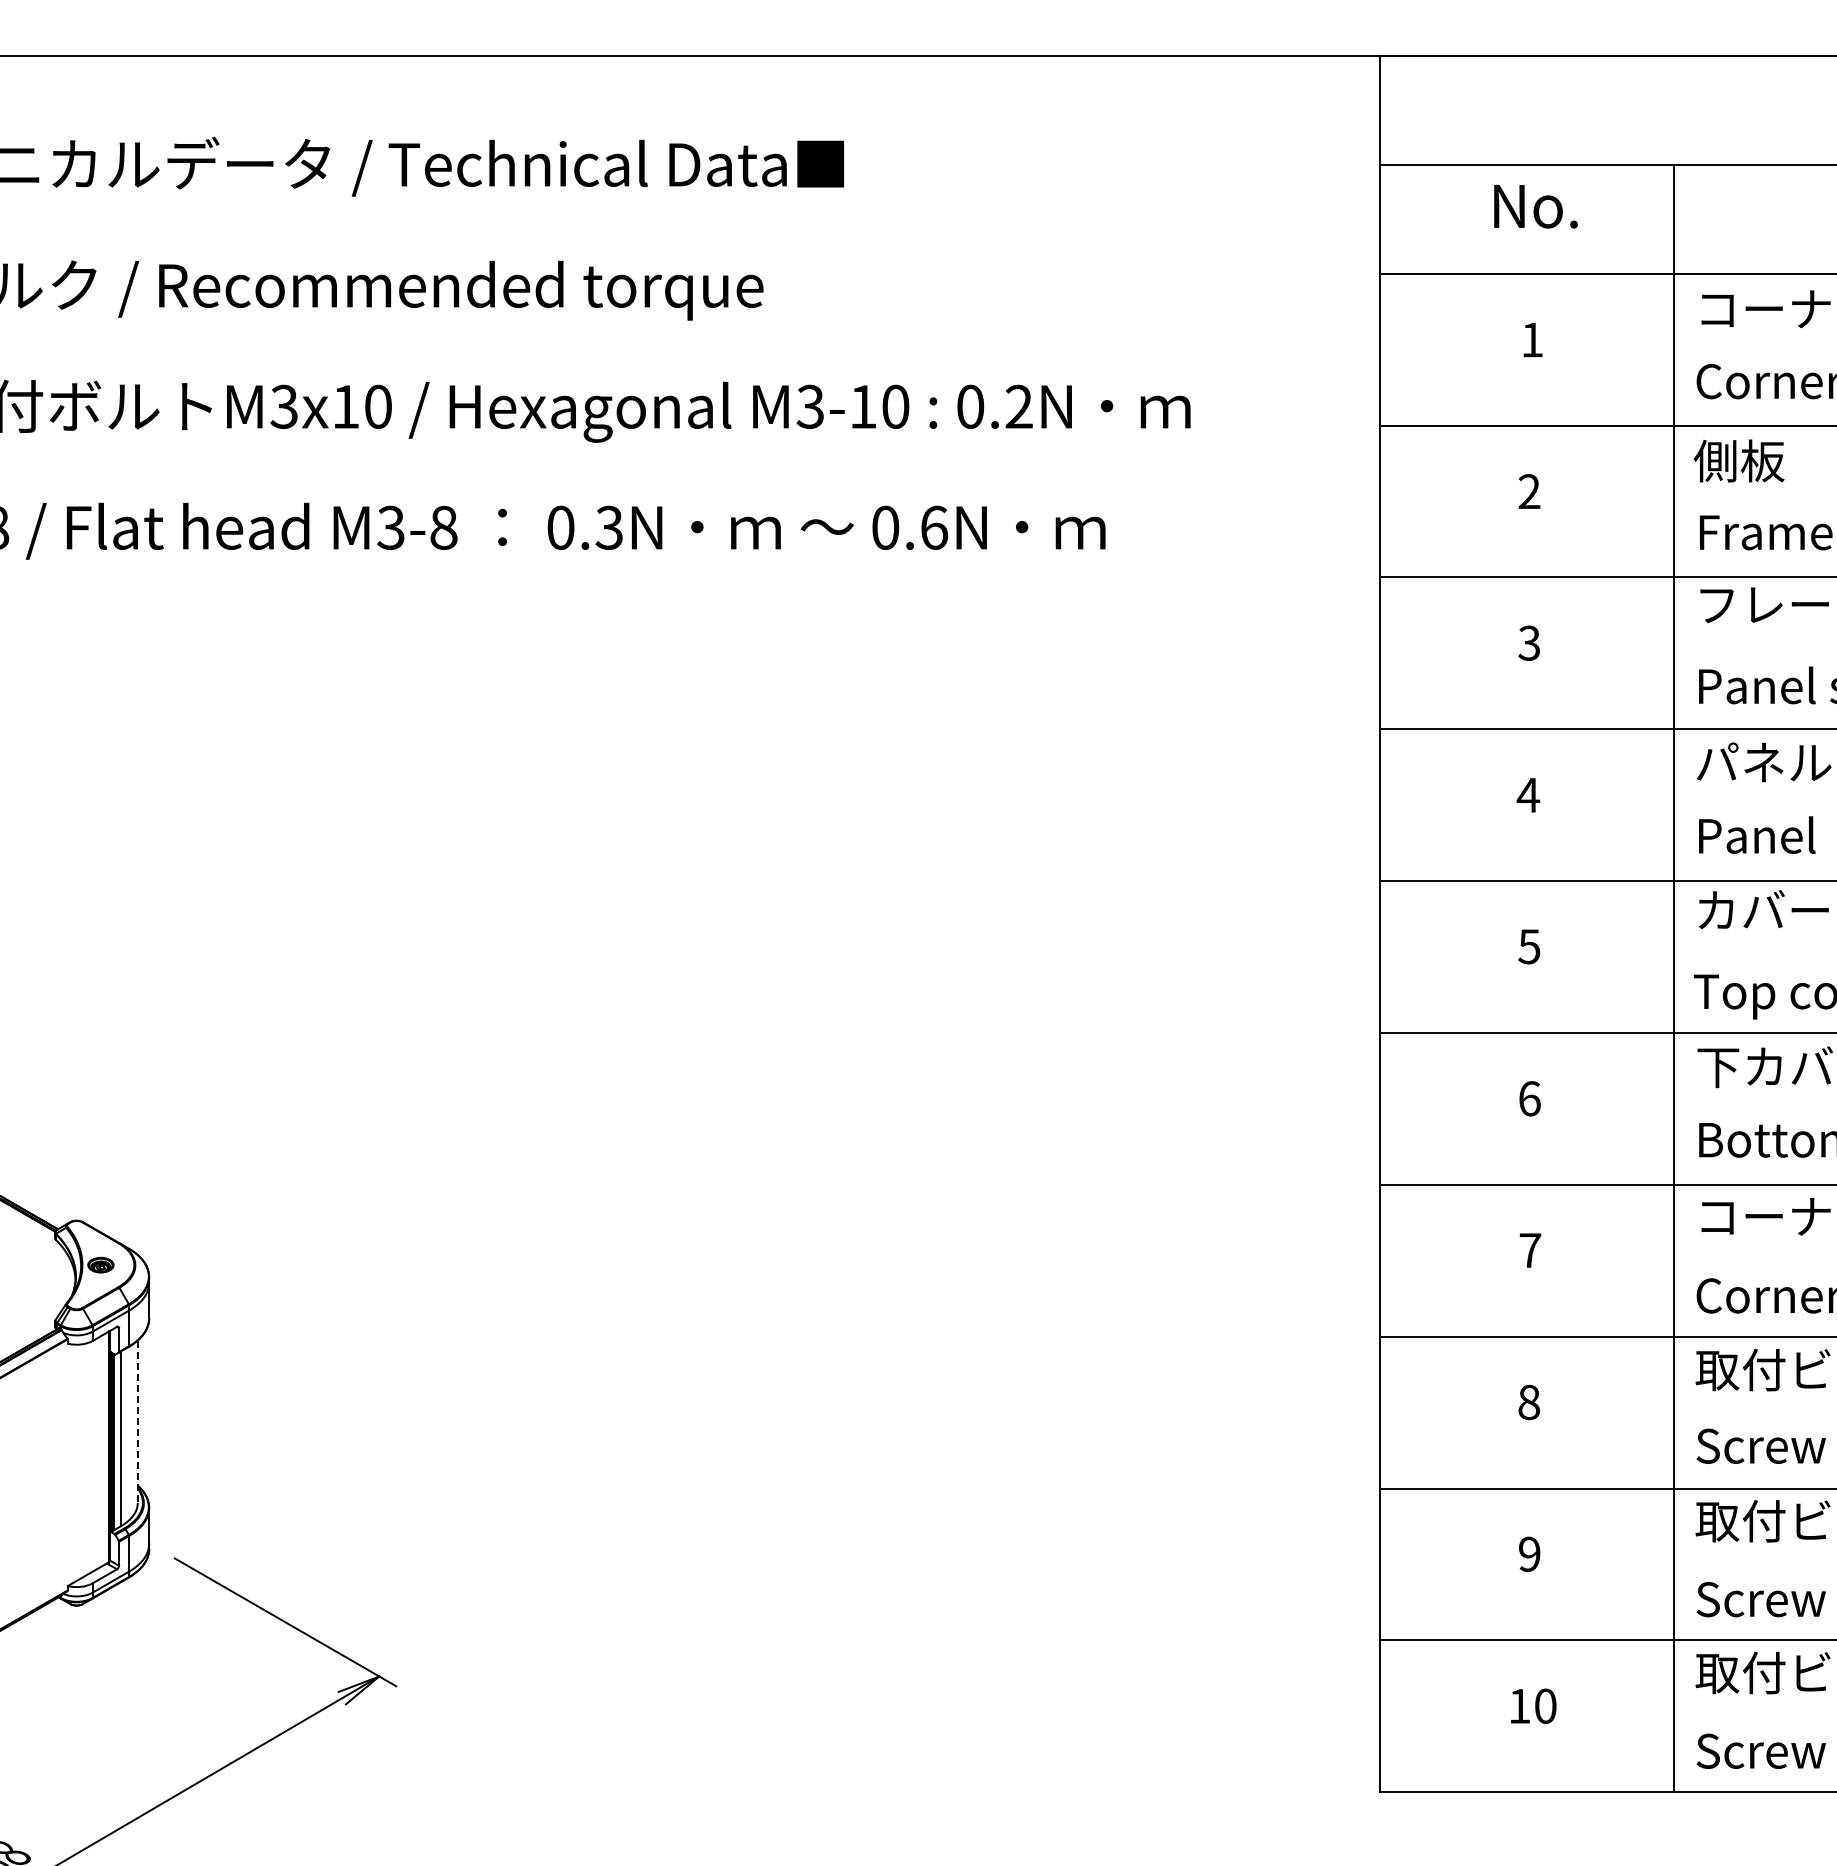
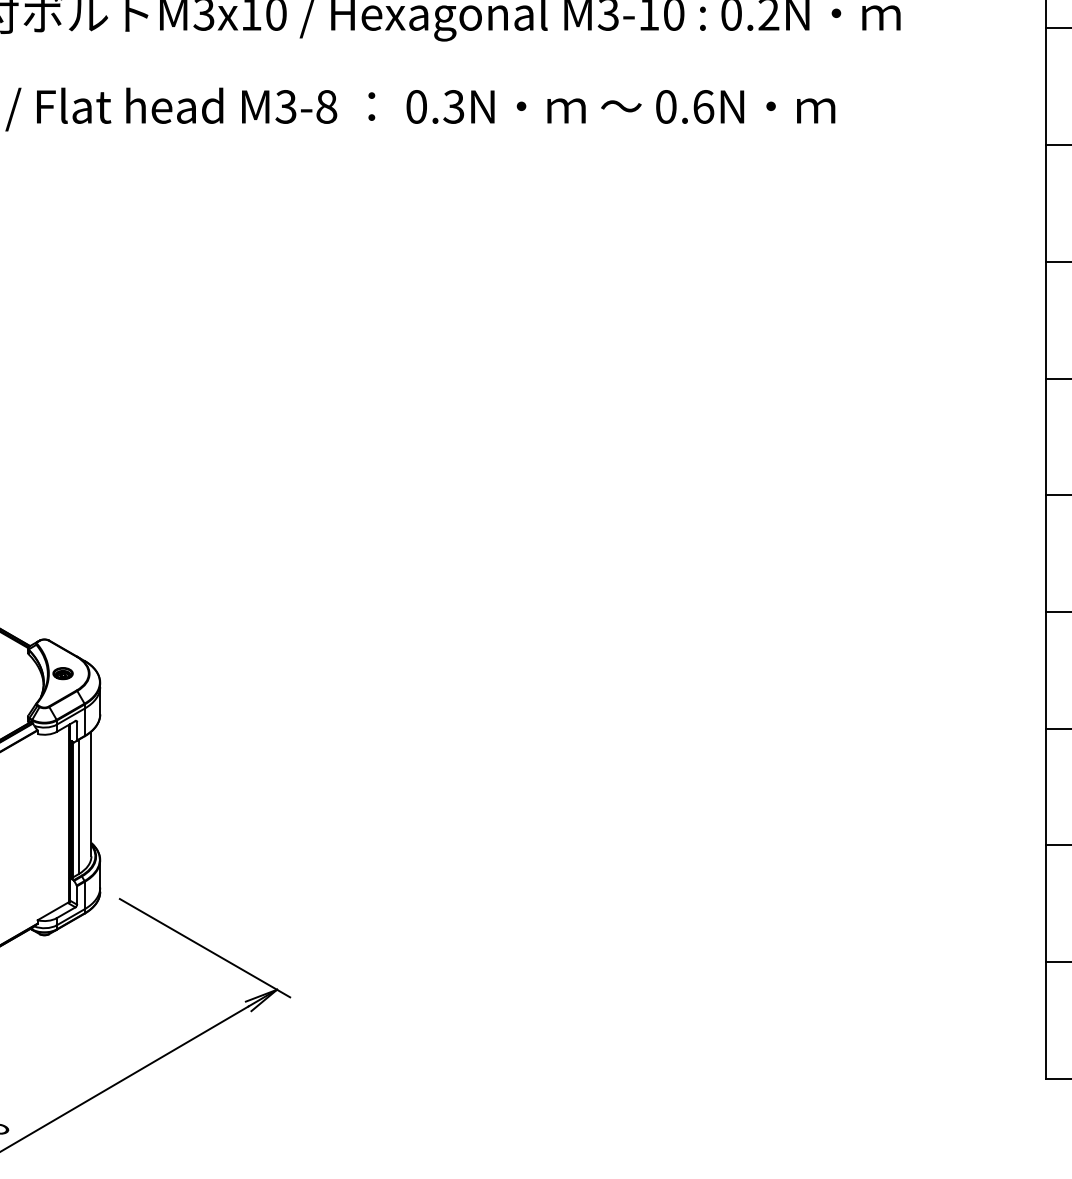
line: (137, 1422) -> (91, 794), dashed -> solid

